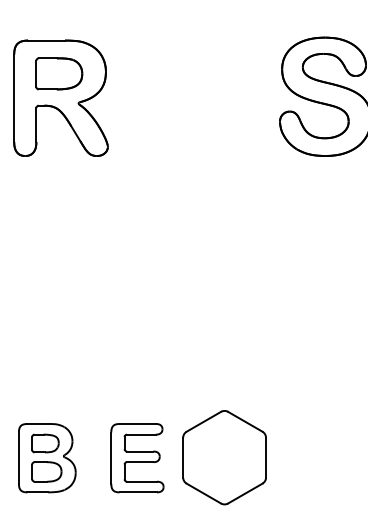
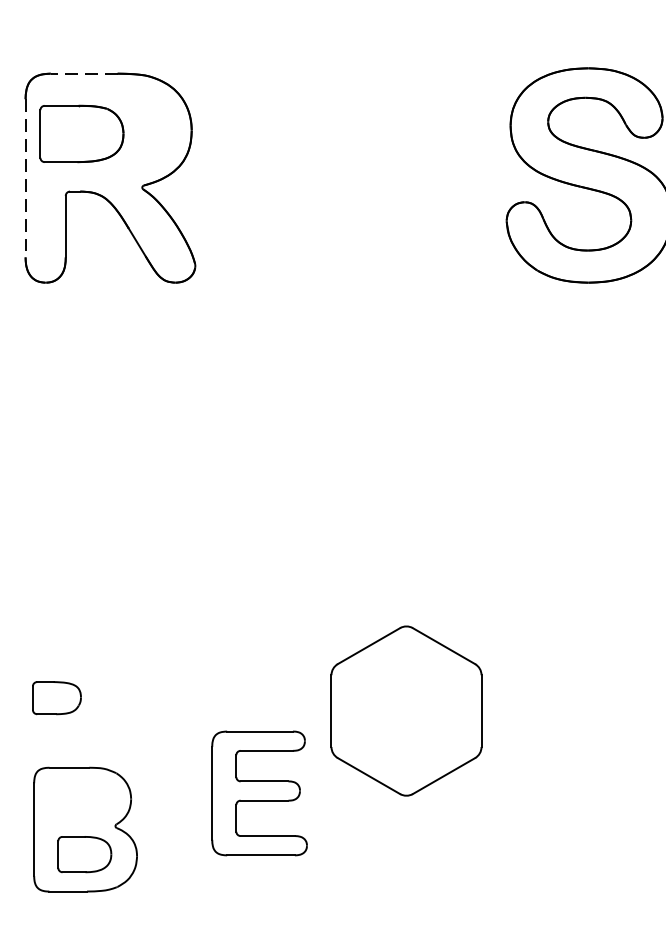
line: (46, 40) -> (84, 73), solid -> dashed
part: (59, 73) -> (82, 133), moved
line: (14, 98) -> (26, 178), solid -> dashed
part: (45, 443) -> (56, 698), moved
part: (224, 457) -> (406, 710), moved
part: (137, 458) -> (259, 794), moved

